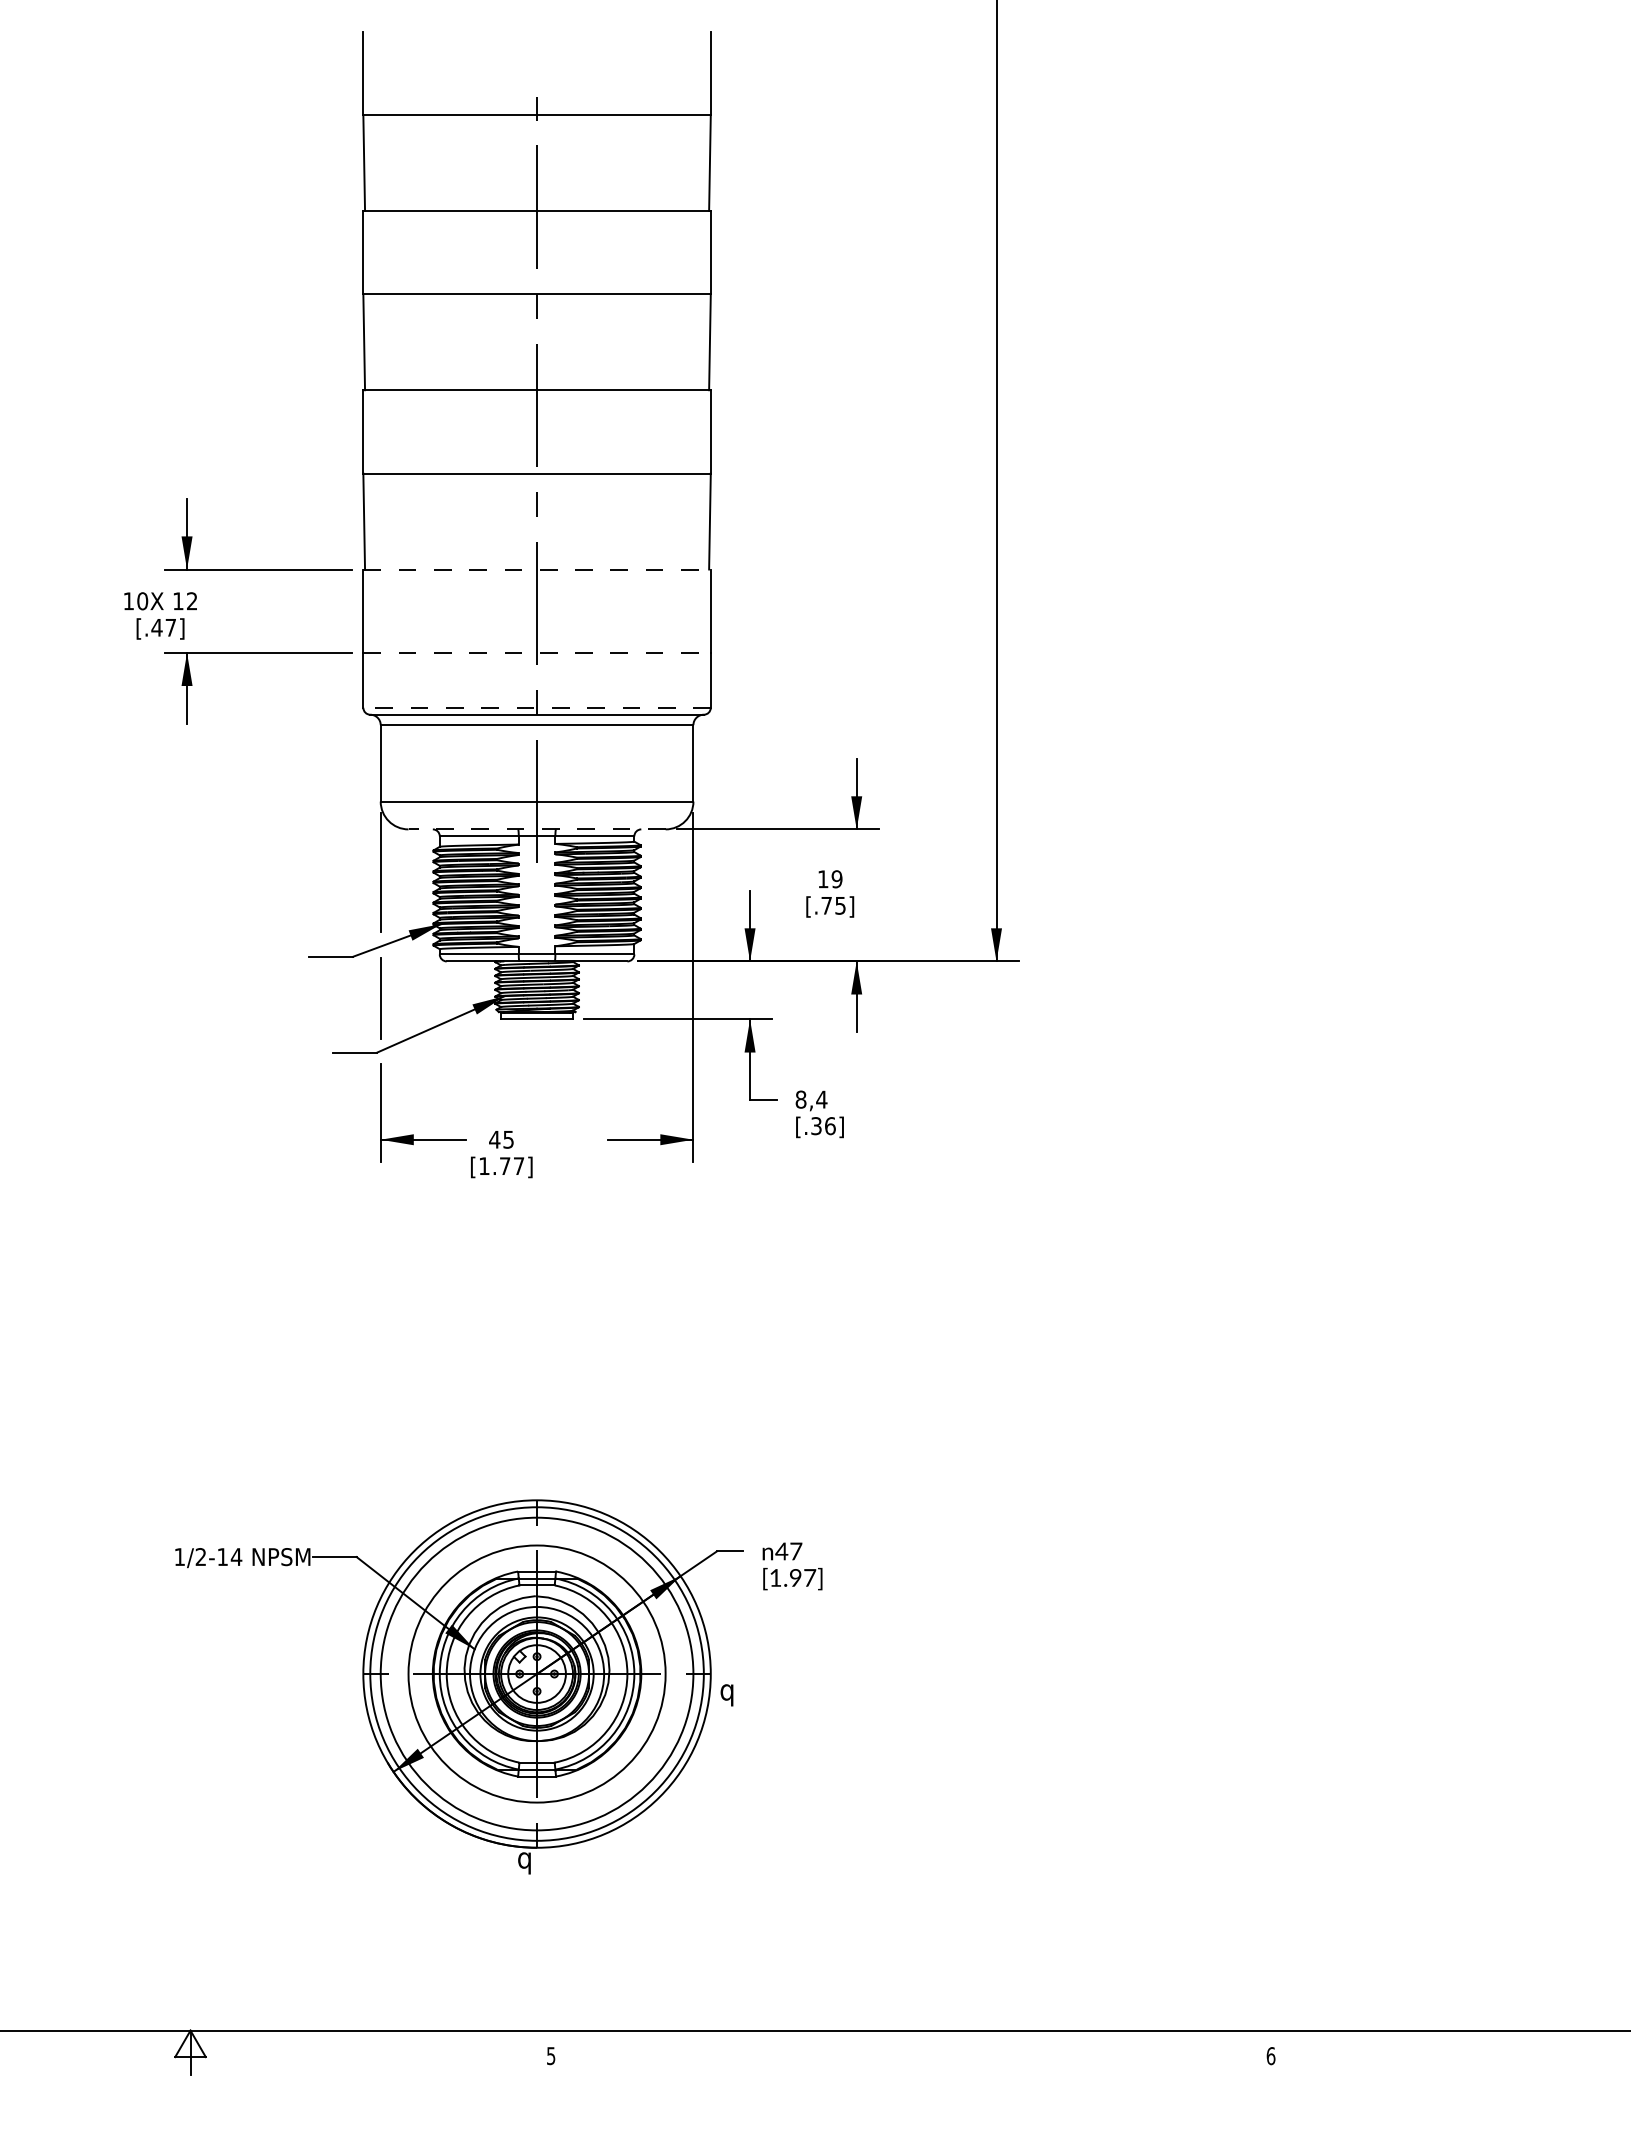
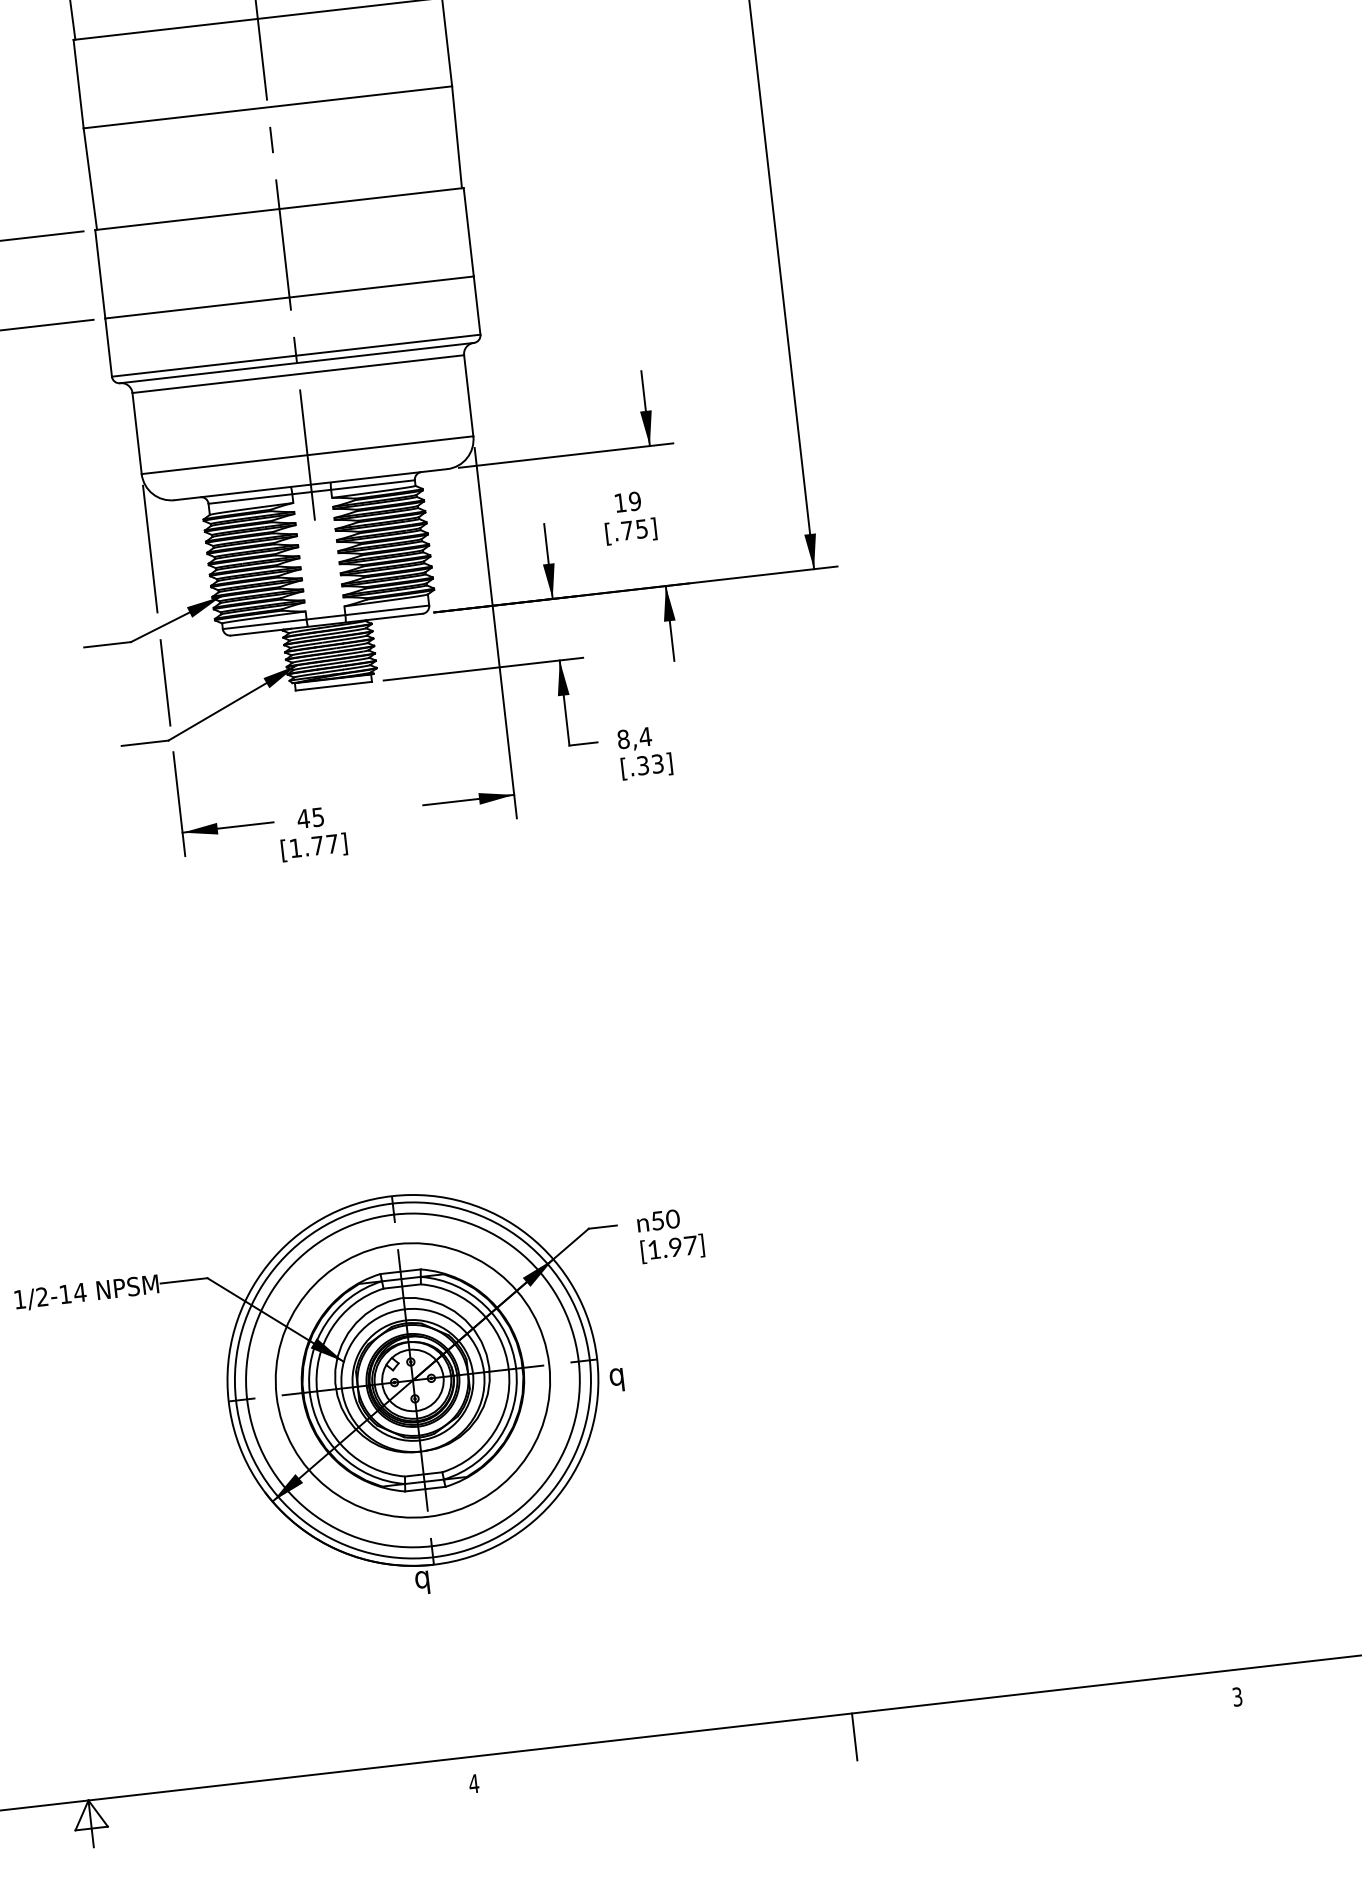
line: (537, 569) -> (279, 208), dashed -> solid
line: (537, 652) -> (289, 297), dashed -> solid
line: (537, 707) -> (296, 355), dashed -> solid
line: (537, 829) -> (311, 484), dashed -> solid
text: (830, 1126) -> (657, 764), [.36] -> [.33]
text: (788, 1551) -> (664, 1220), 47 -> 50
line: (910, 2052) -> (854, 1736), added
text: (550, 2056) -> (473, 1784), 5 -> 4
text: (1270, 2056) -> (1236, 1697), 6 -> 3

